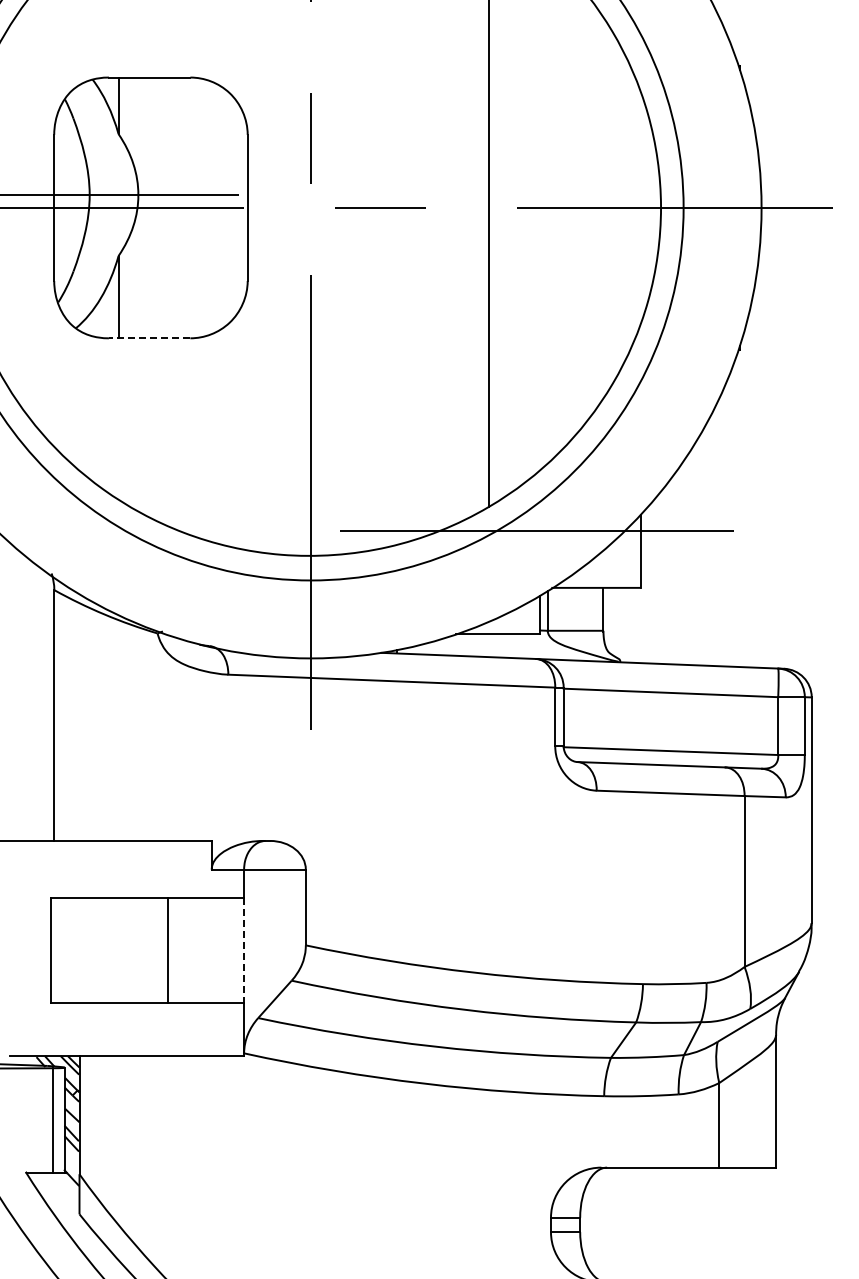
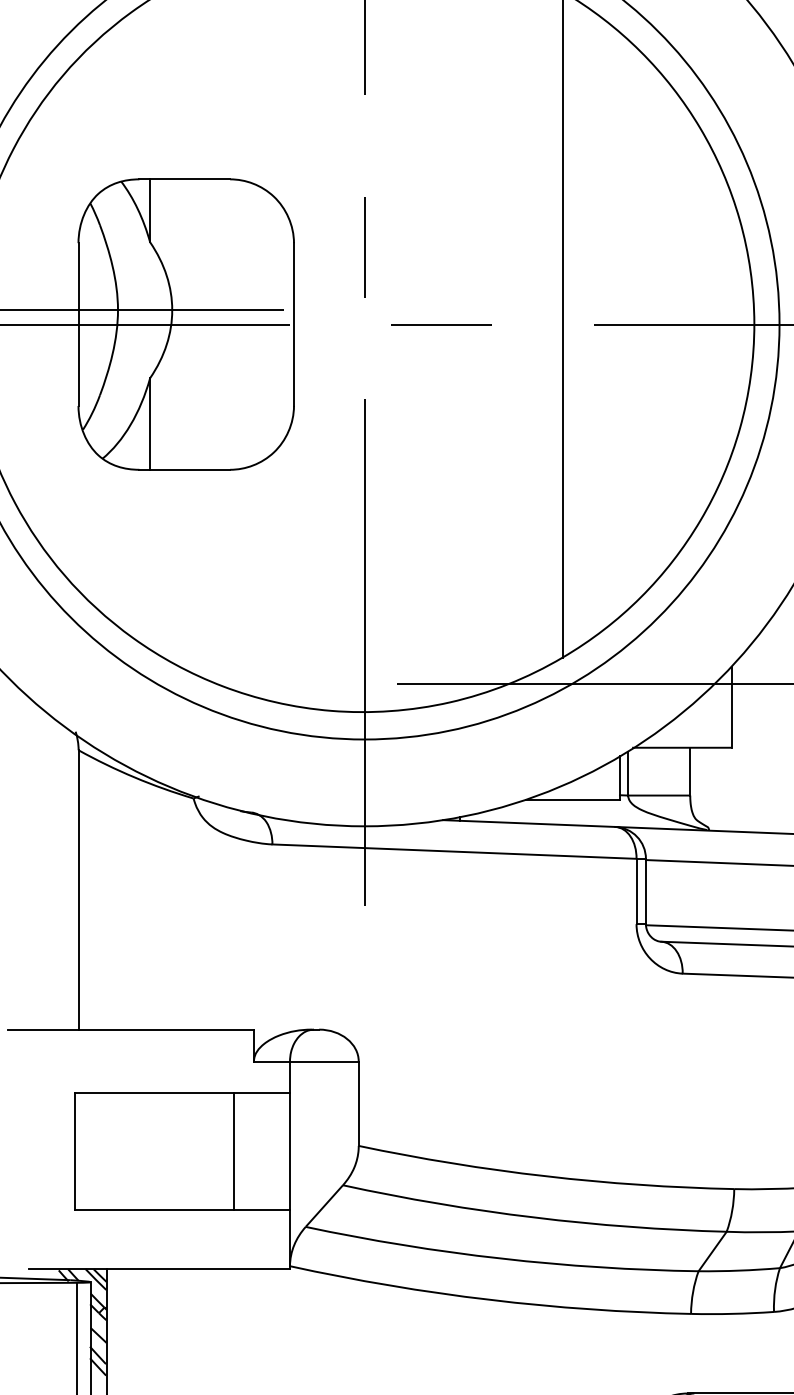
line: (149, 338) -> (184, 469), dashed -> solid
line: (167, 950) -> (233, 1151), moved
line: (244, 951) -> (290, 1152), dashed -> solid

